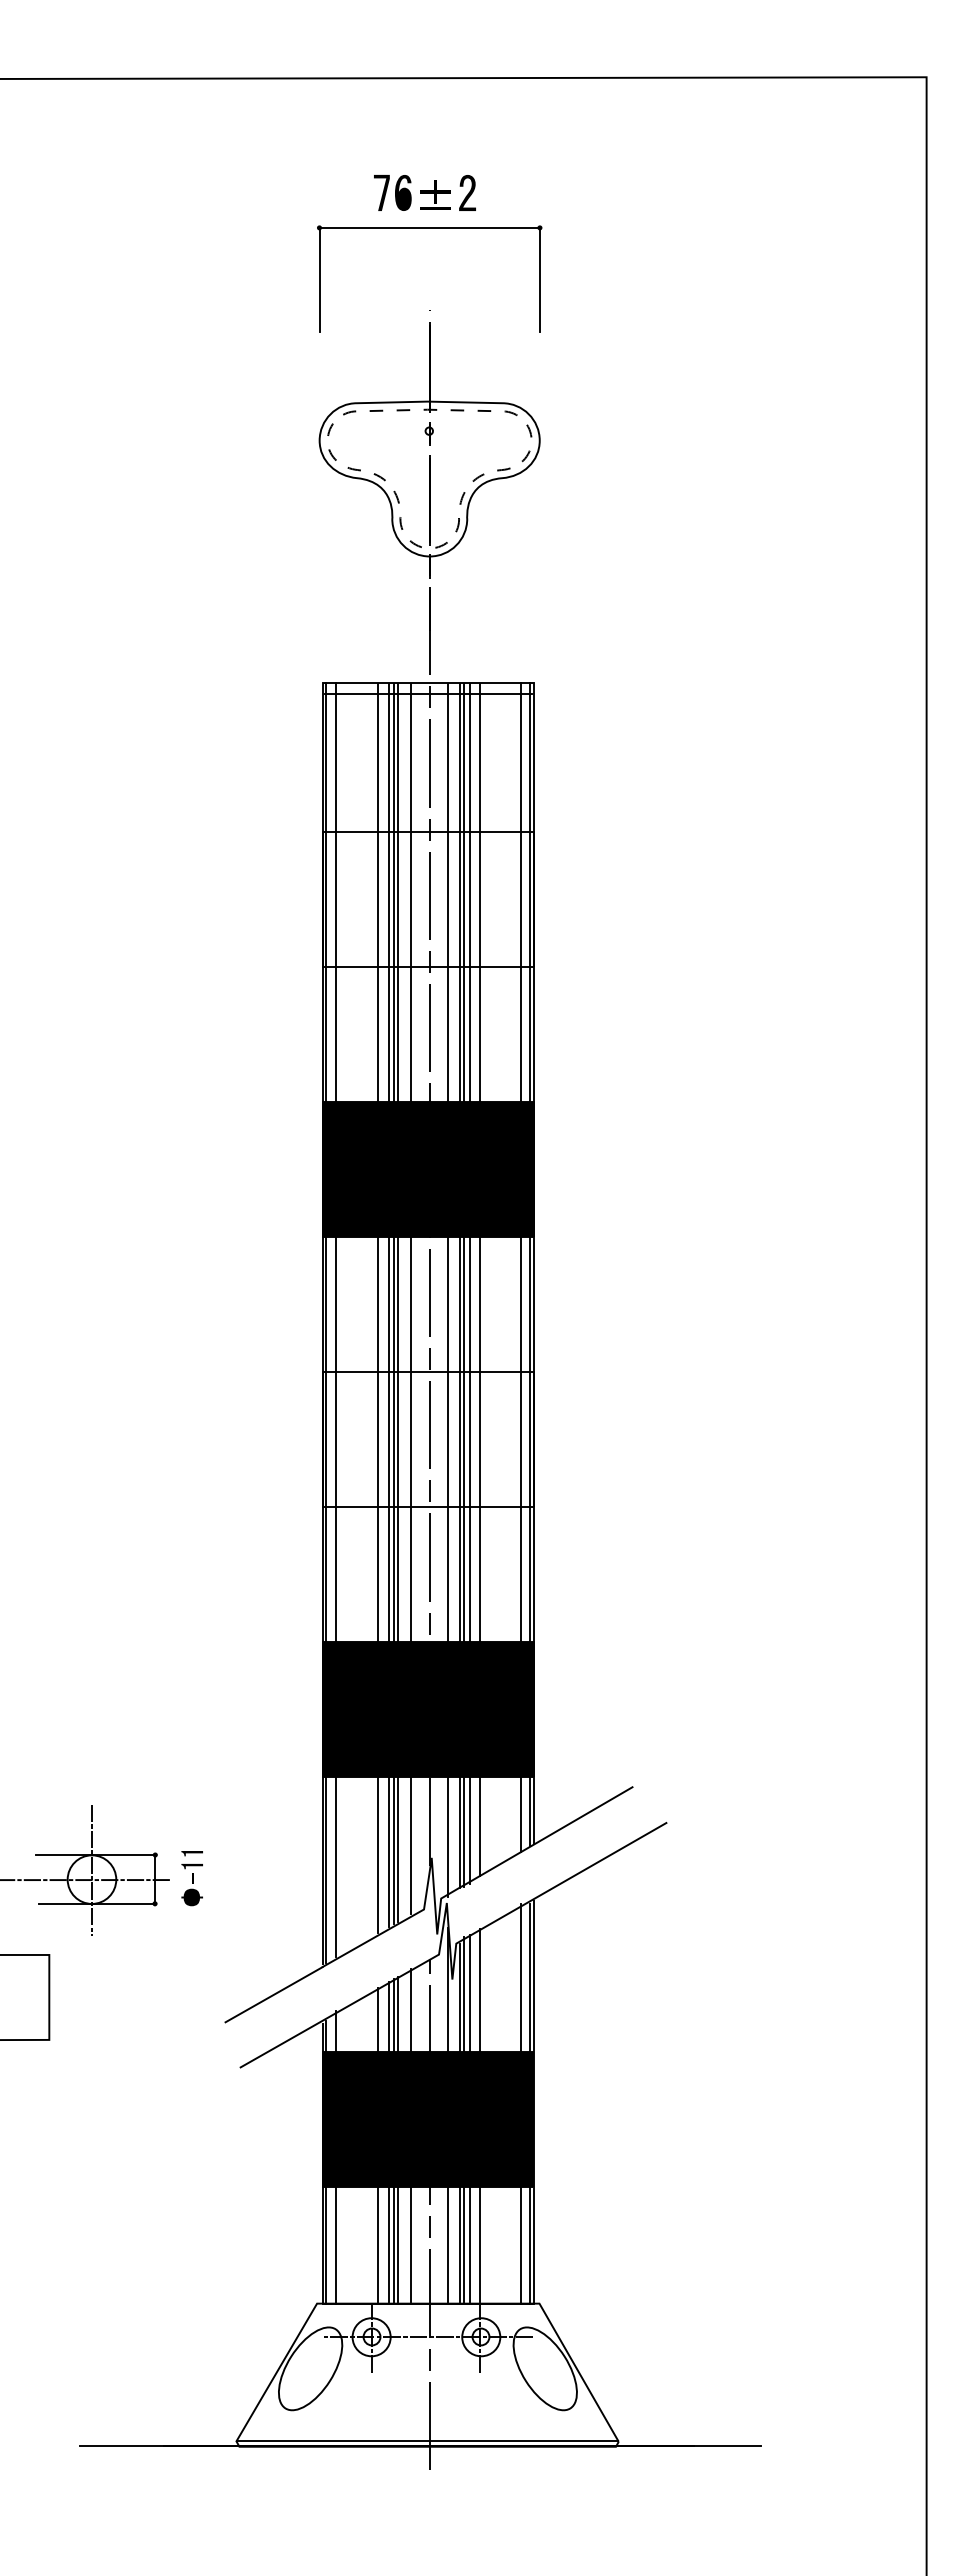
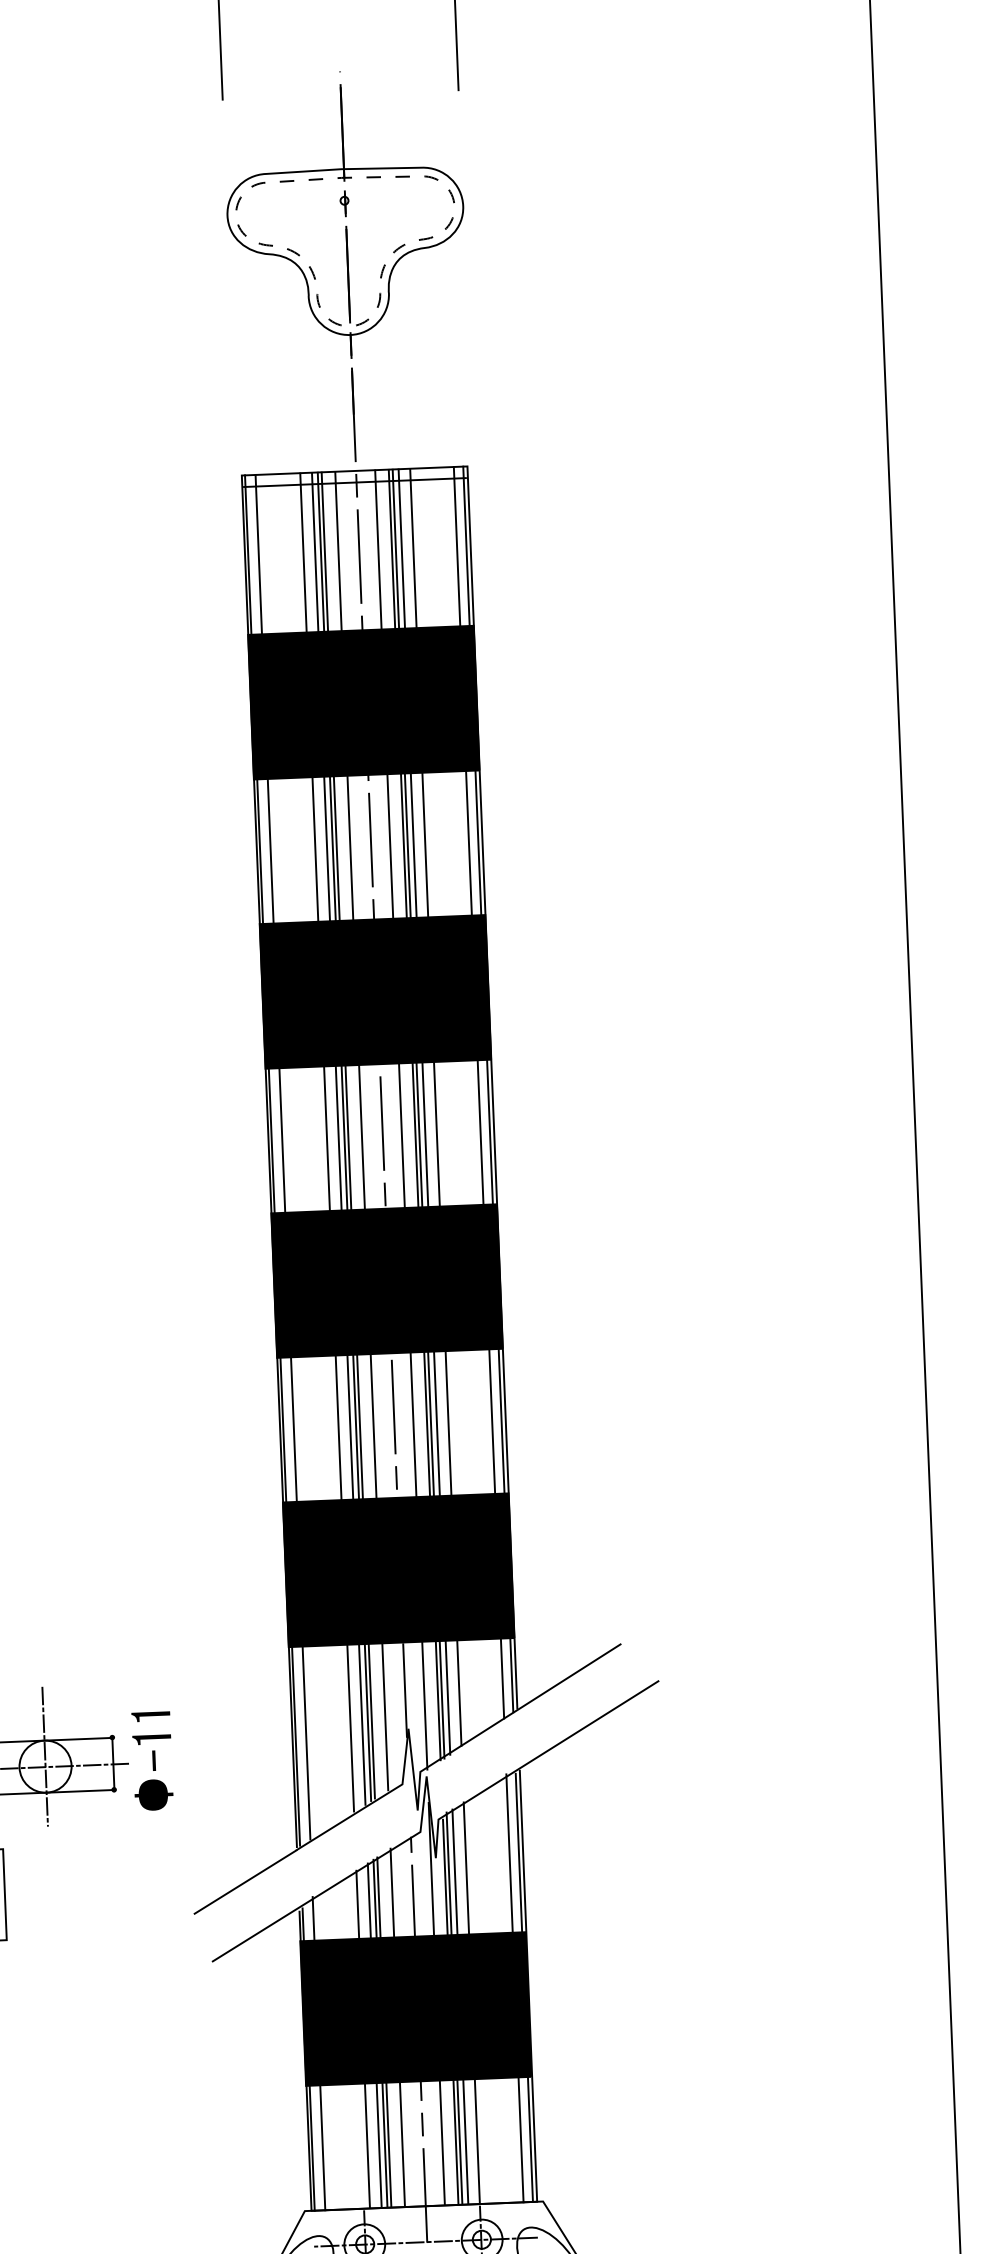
fill: (428, 899) -> (363, 702), added
fill: (428, 1439) -> (387, 1280), added
part: (192, 1878) -> (153, 1761), size x1.67

